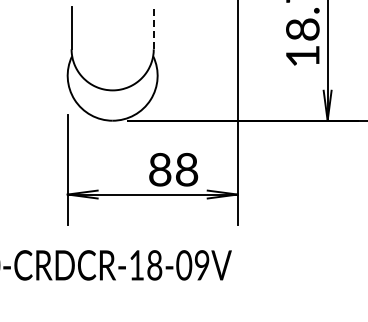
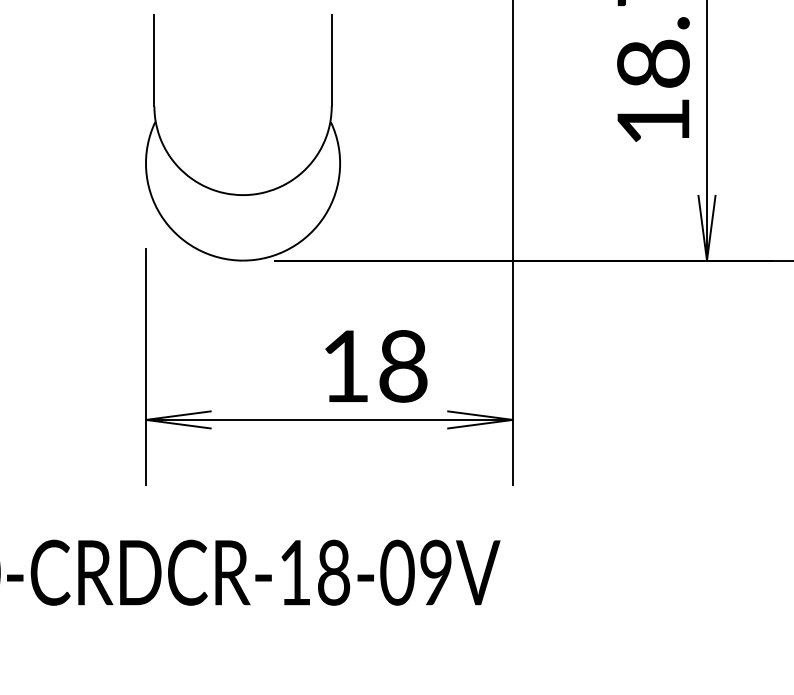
line: (153, 27) -> (331, 59), dashed -> solid
text: (160, 169) -> (346, 365), 88 -> 18

